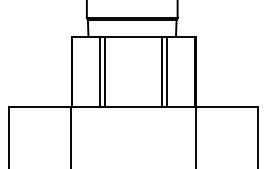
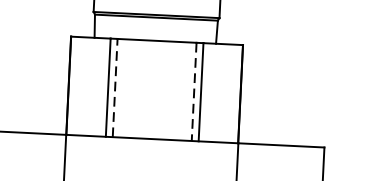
line: (105, 71) -> (115, 87), solid -> dashed
line: (161, 72) -> (193, 92), solid -> dashed

